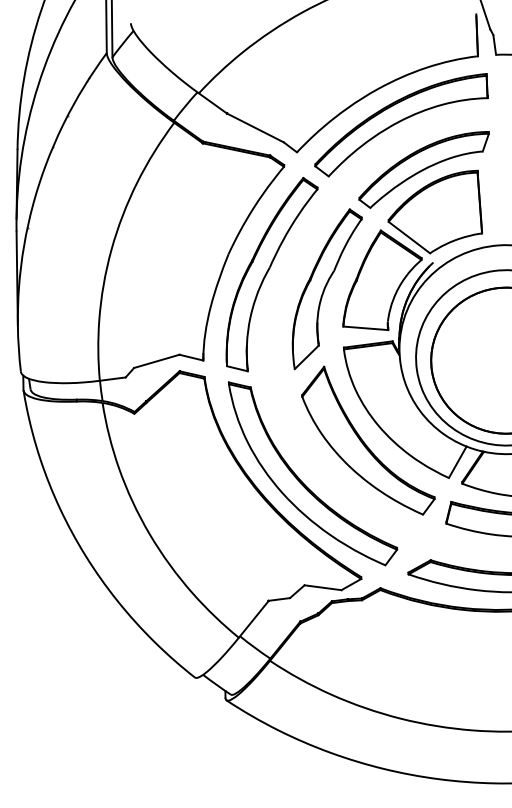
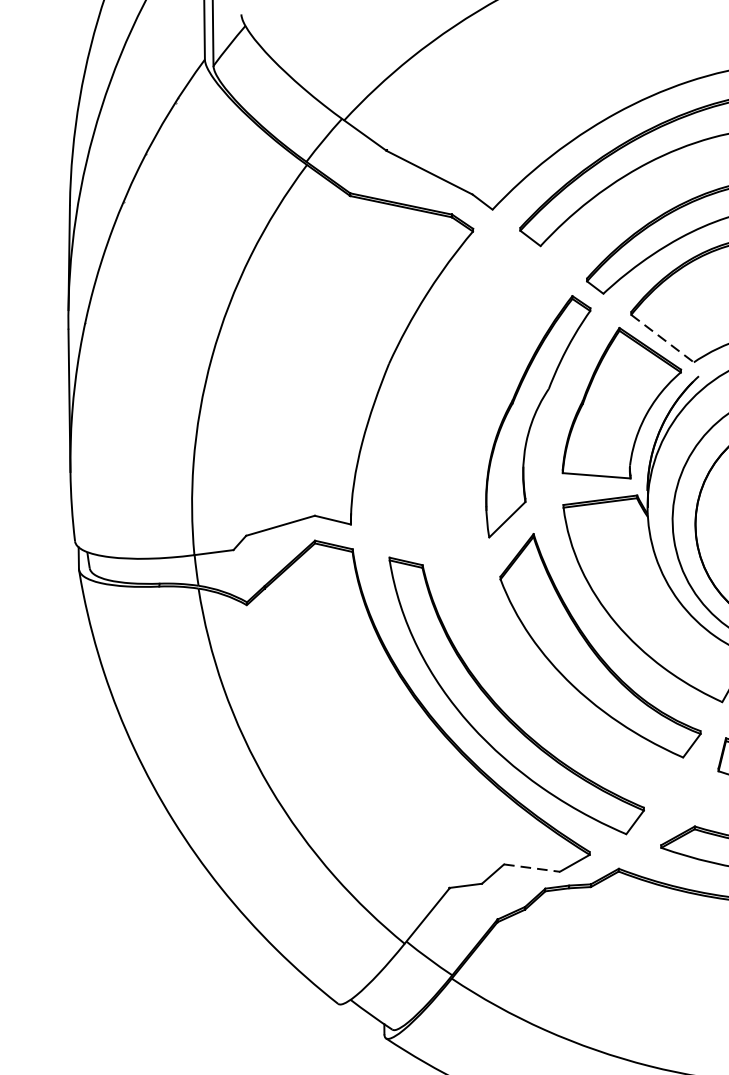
line: (409, 237) -> (662, 338), solid -> dashed
part: (271, 274) -> (454, 394), removed
line: (323, 587) -> (532, 867), solid -> dashed

